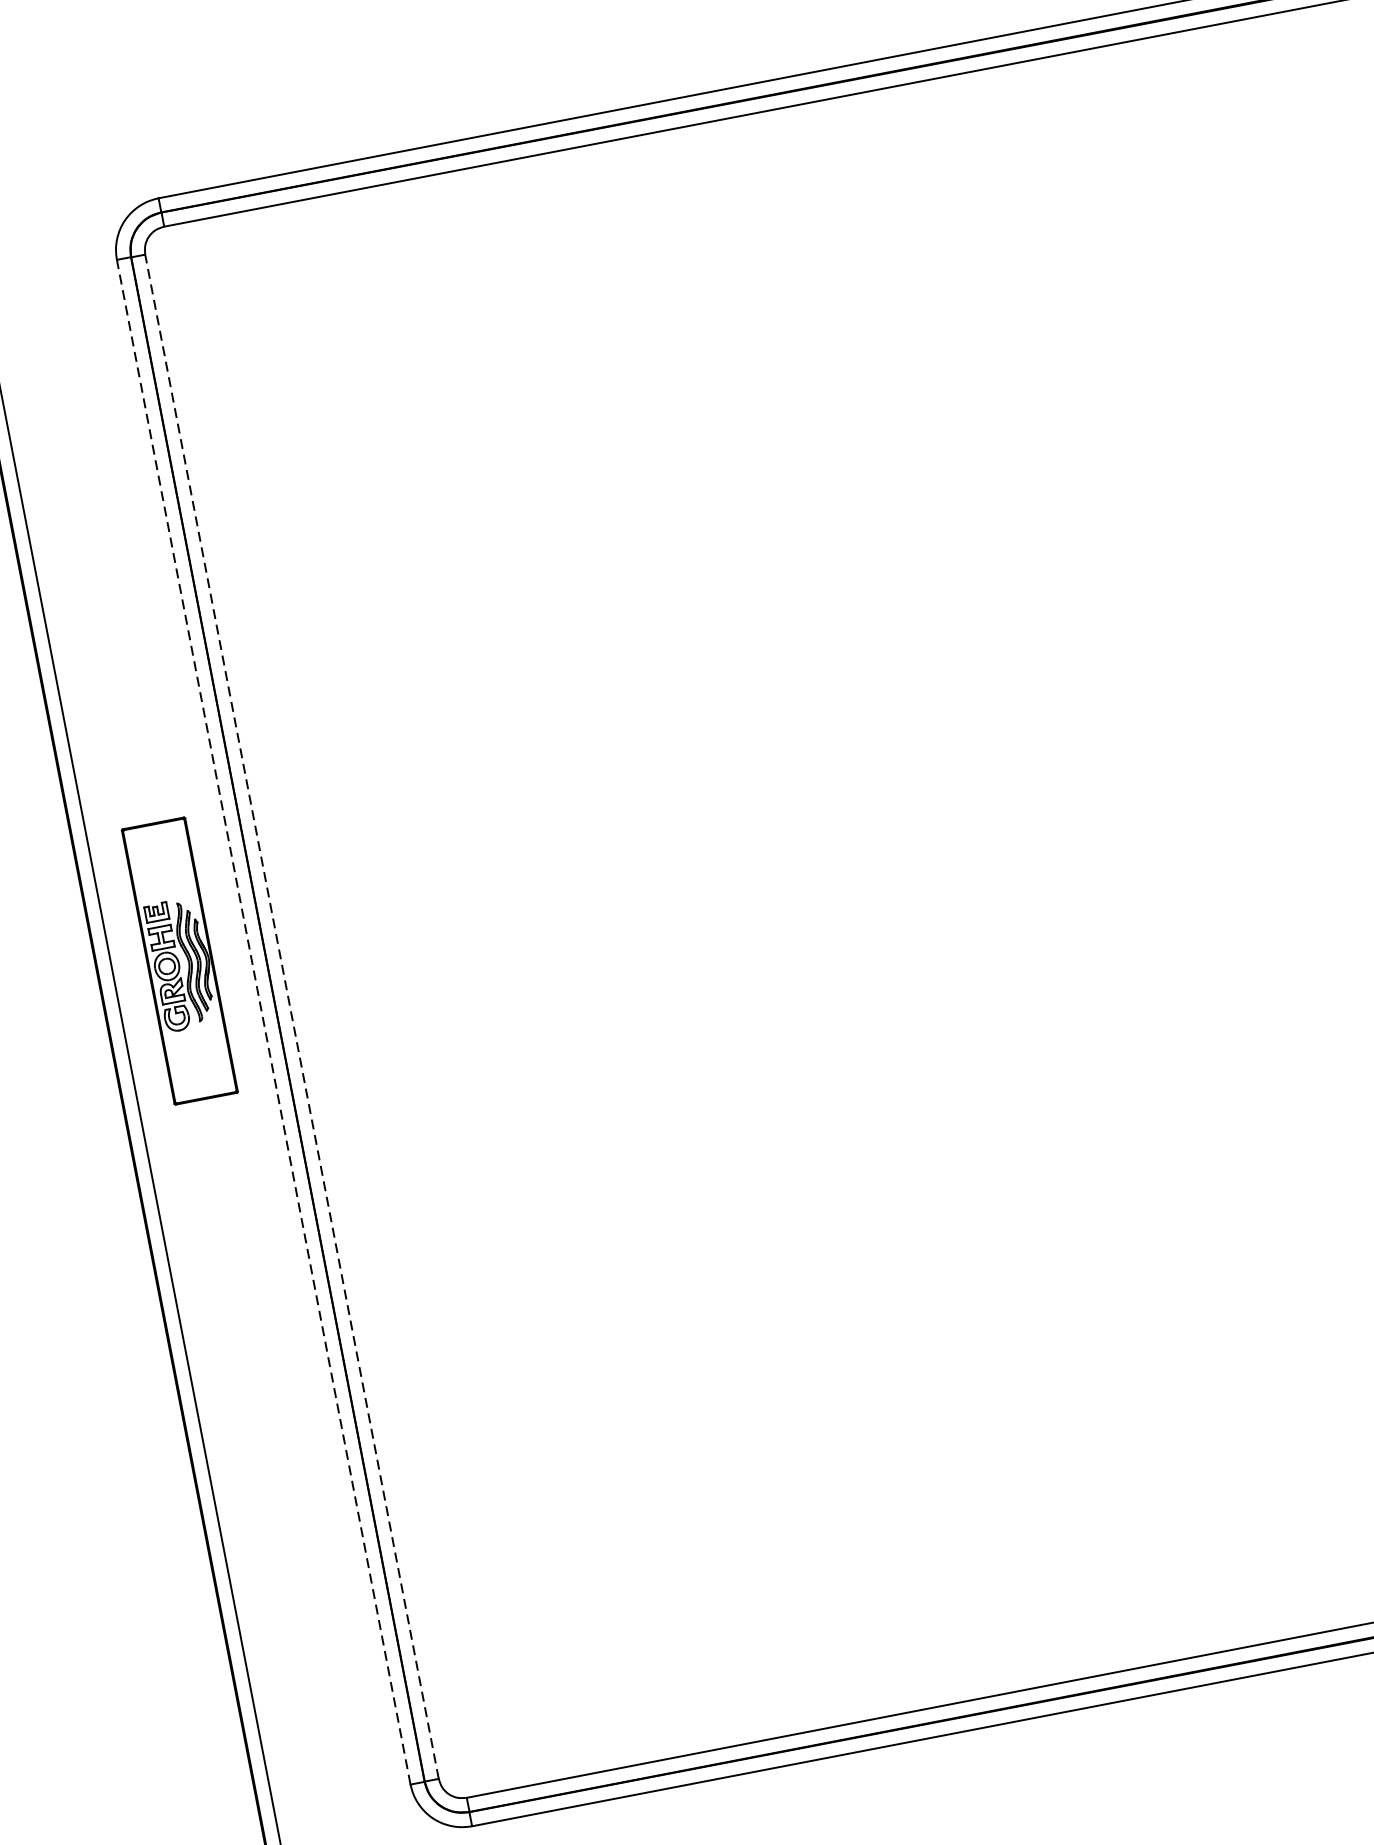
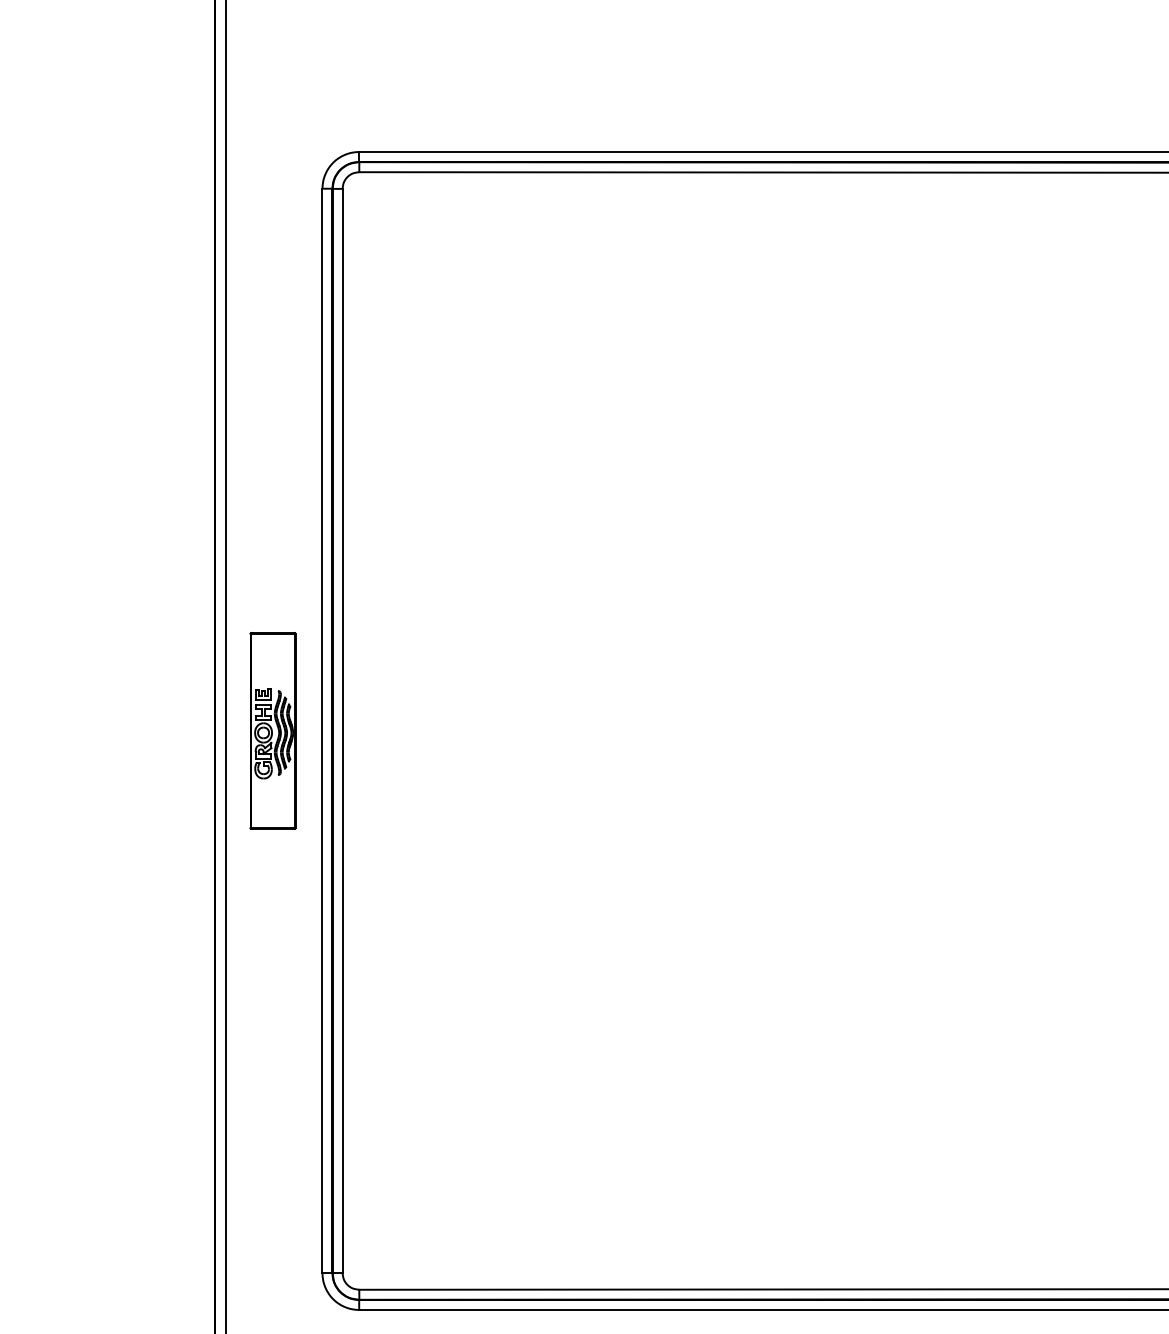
part: (178, 960) -> (272, 730), moved
line: (291, 1016) -> (342, 730), dashed -> solid
line: (263, 1021) -> (322, 730), dashed -> solid

